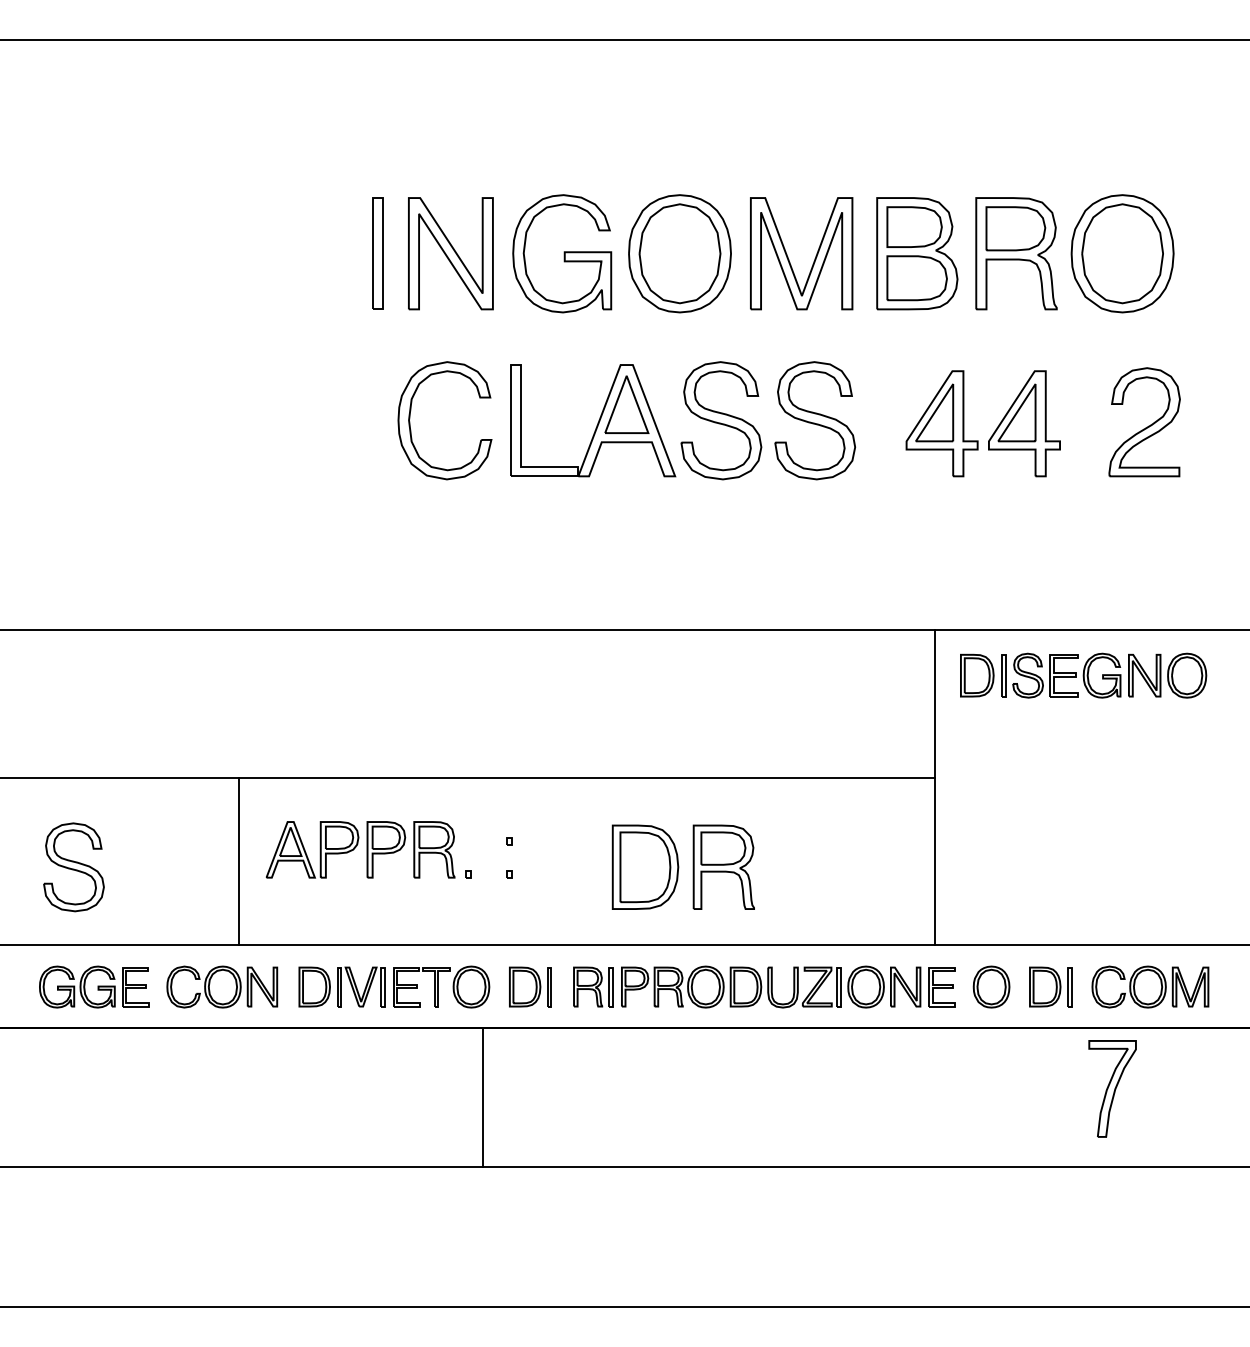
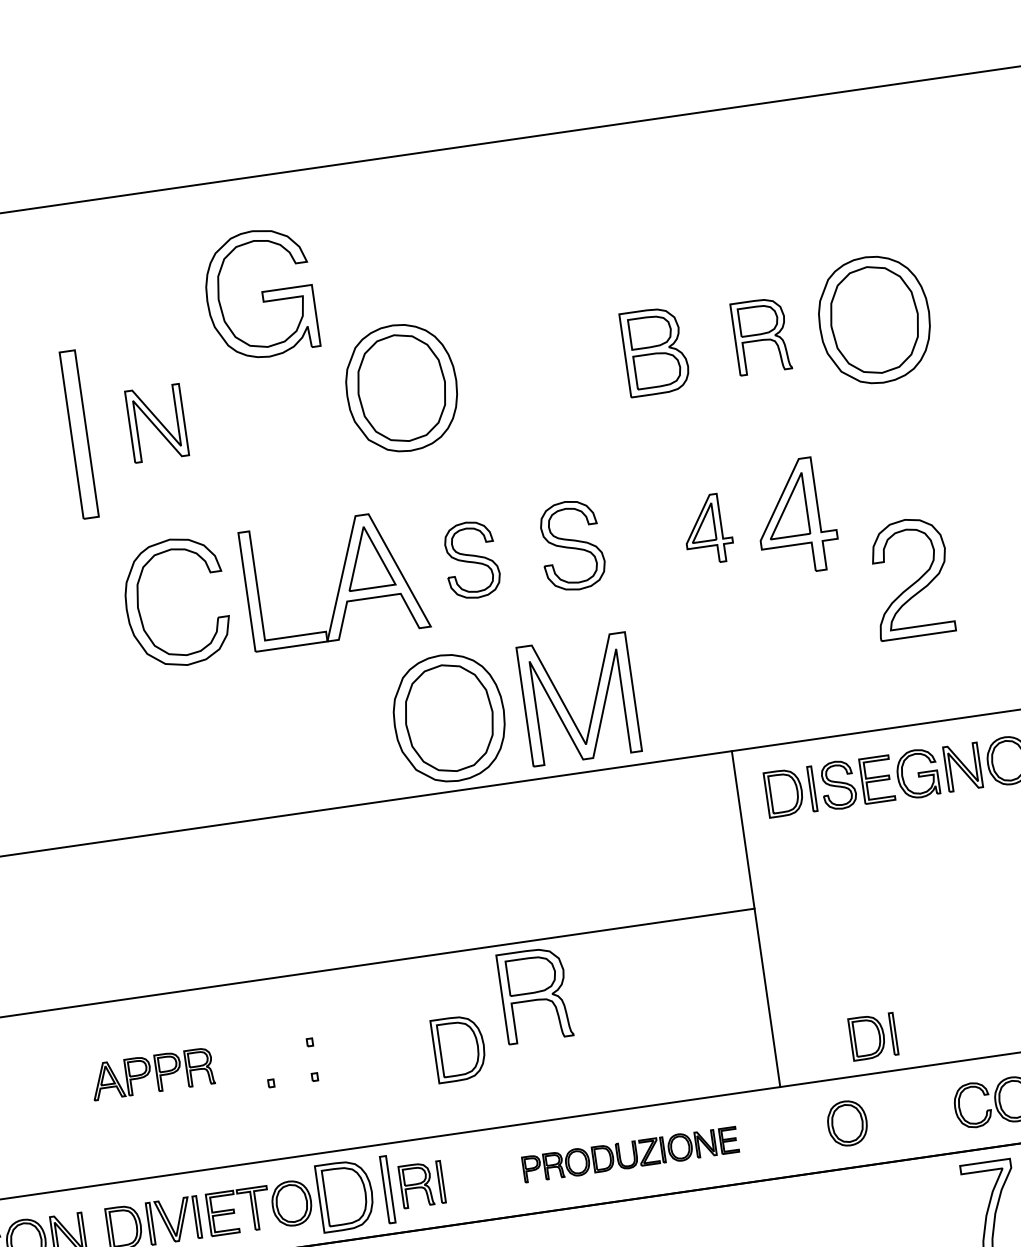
part: (377, 253) -> (78, 434), size x1.4
part: (450, 253) -> (156, 423), size x0.6
part: (562, 253) -> (260, 293), moved
part: (917, 253) -> (655, 351), size x0.7
part: (1016, 253) -> (761, 336), size x0.6
part: (788, 256) -> (565, 704), moved
part: (721, 420) -> (471, 559), size x0.6
part: (815, 420) -> (572, 545), size x0.7
part: (1144, 422) -> (910, 578), moved
part: (941, 423) -> (707, 529), size x0.6
part: (679, 562) -> (448, 717), added
part: (360, 849) -> (152, 1073), size x0.6
line: (239, 860) -> (24, 1104), removed
part: (645, 866) -> (459, 1047), size x0.7
part: (723, 866) -> (534, 994), moved
part: (530, 986) -> (354, 1193), size x1.6
part: (788, 986) -> (630, 1154), size x0.6
part: (1050, 986) -> (872, 1036), moved

